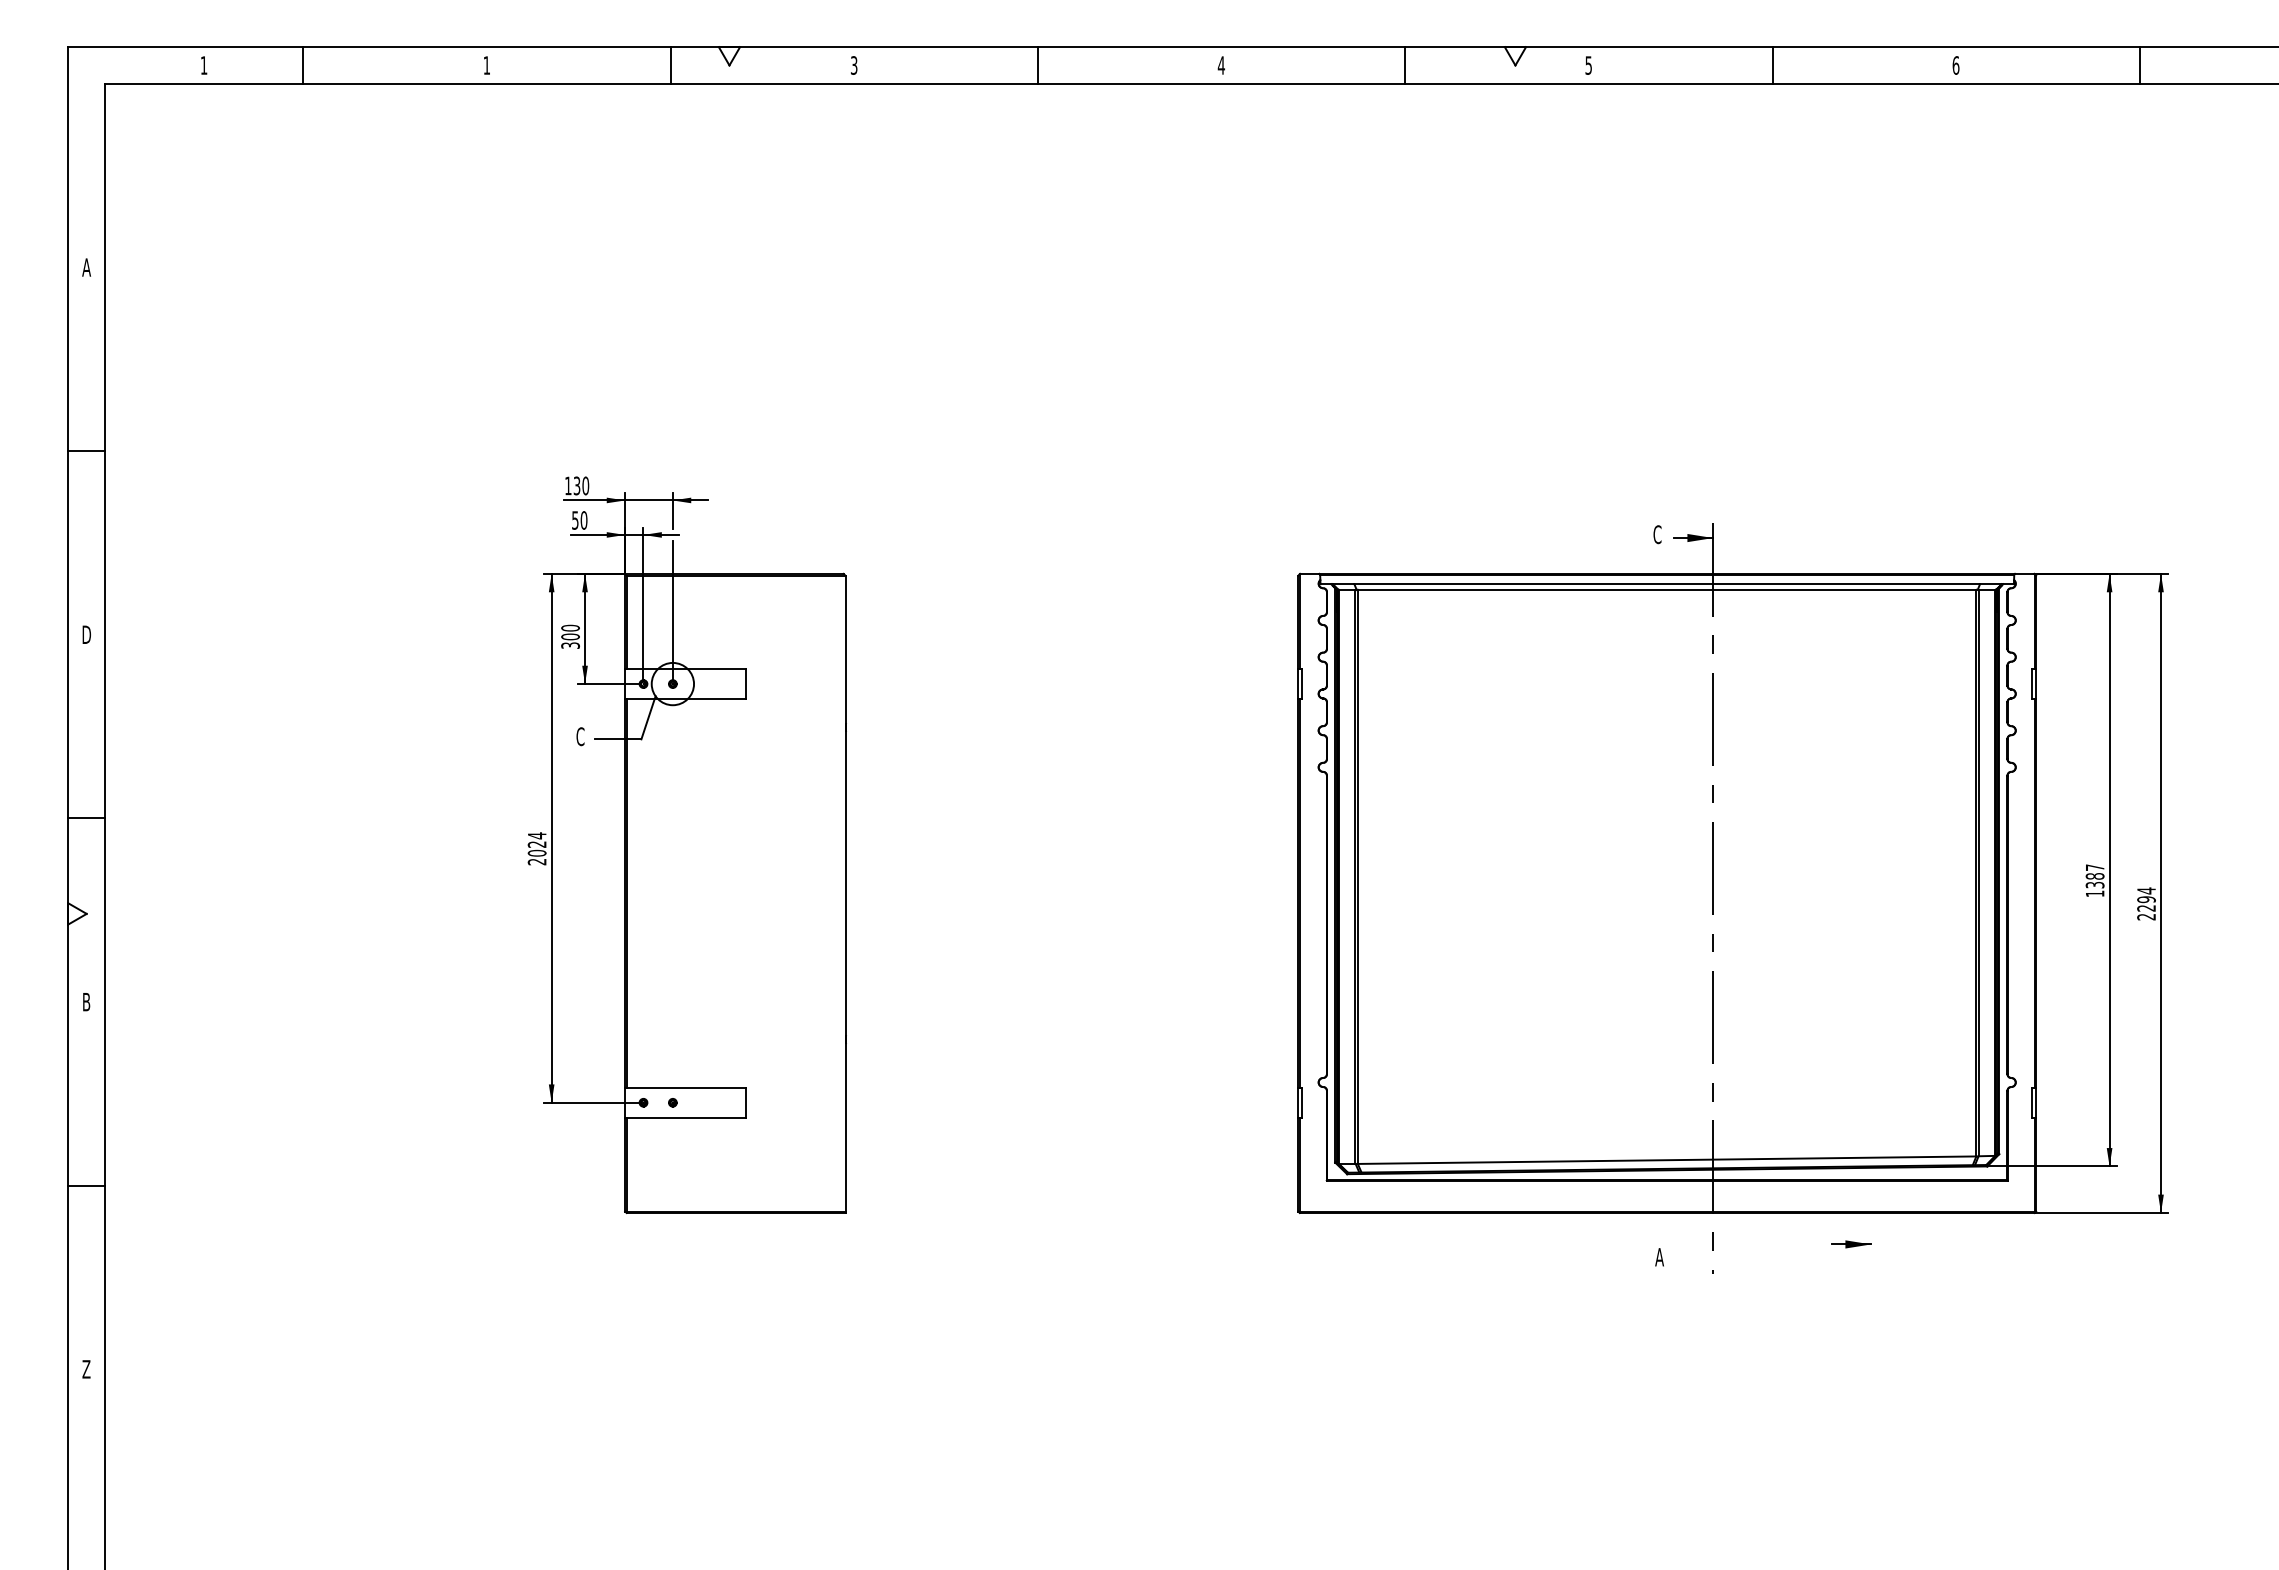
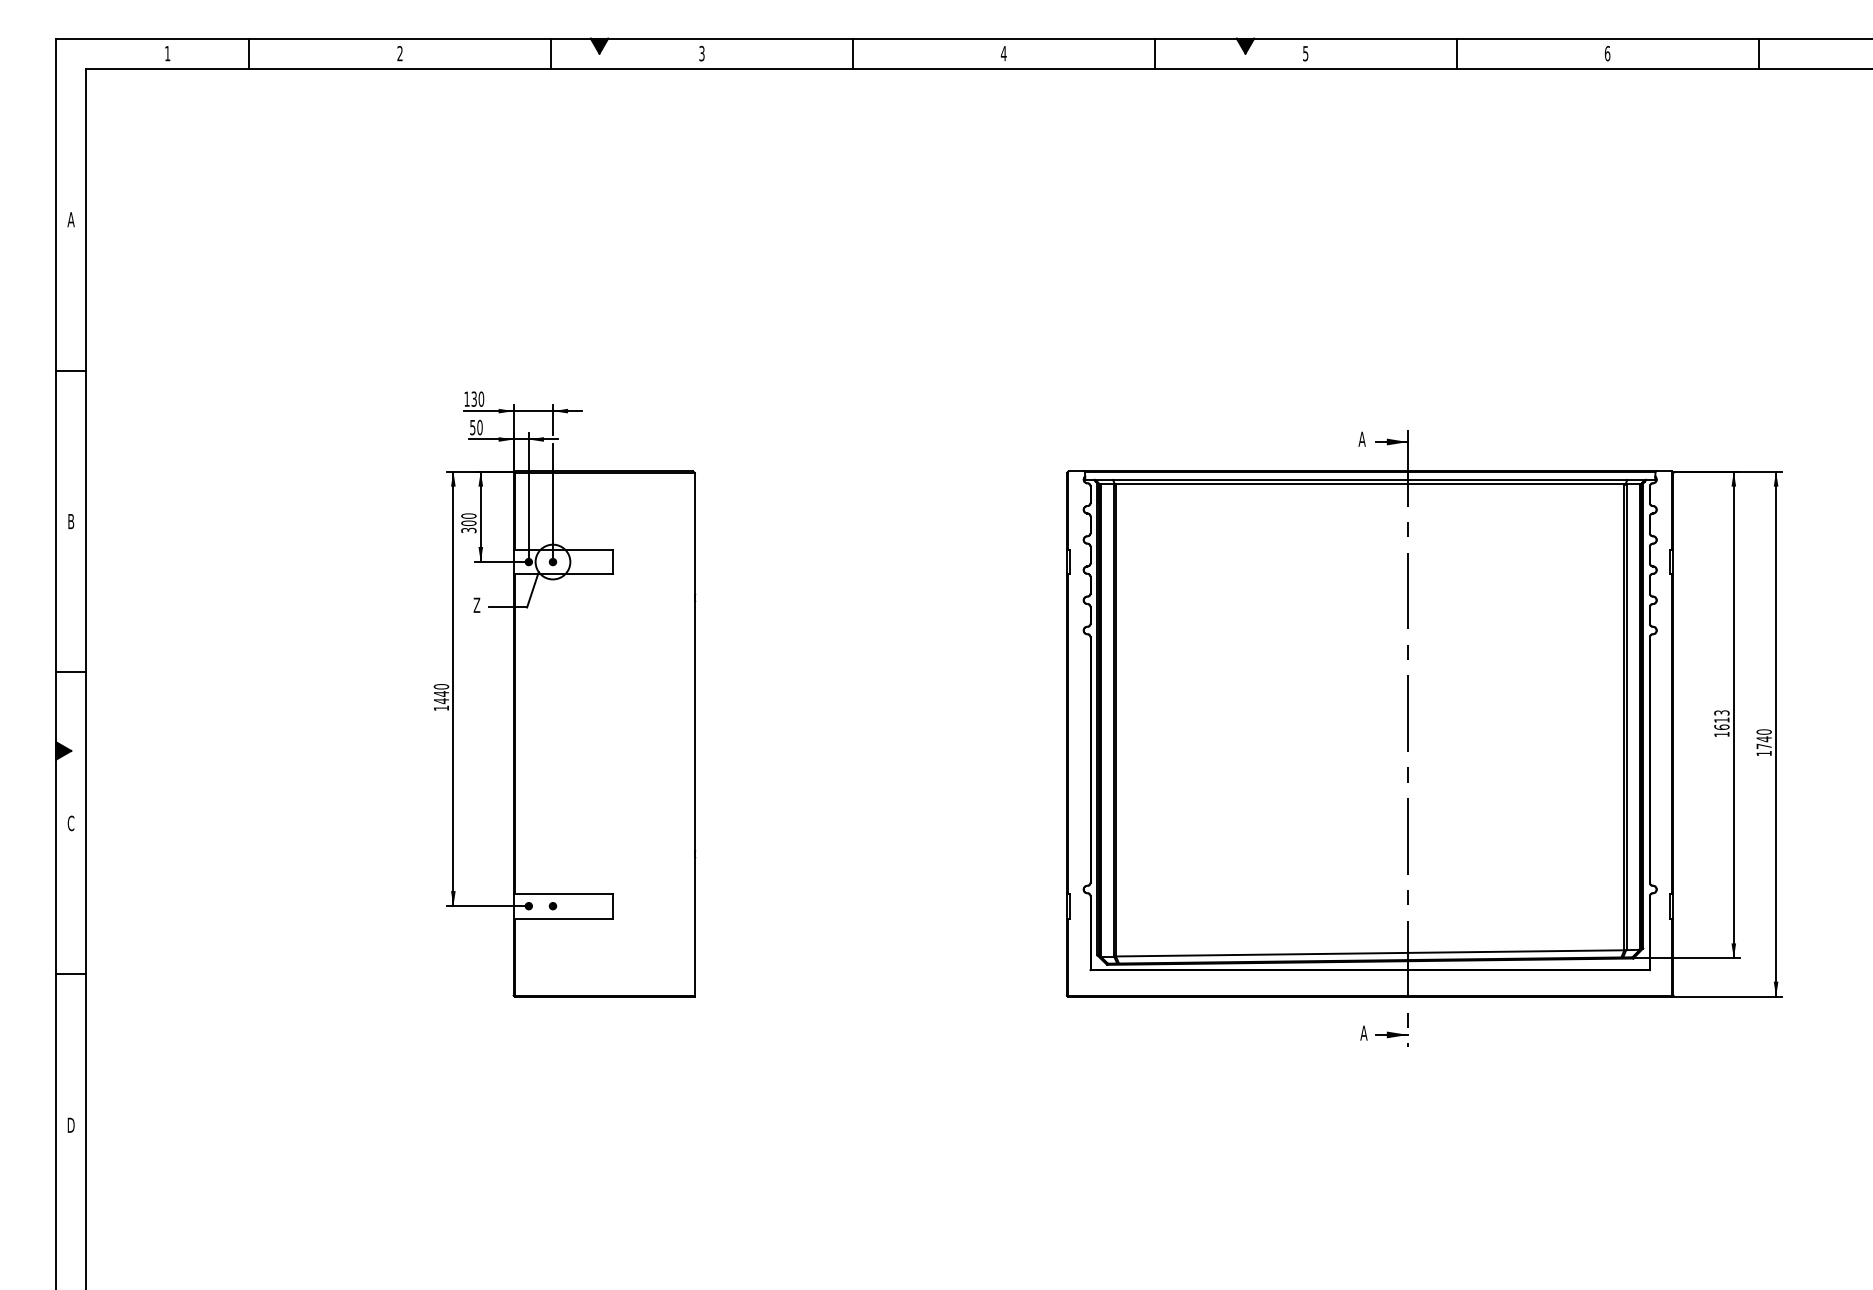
fill: (729, 56) -> (599, 46), added
fill: (1515, 56) -> (1245, 46), added
text: (486, 65) -> (399, 53), 1 -> 2
text: (1657, 534) -> (1362, 439), C -> A
text: (86, 634) -> (71, 521), D -> B
text: (580, 736) -> (477, 605), C -> Z
text: (536, 848) -> (440, 697), 2024 -> 1440
text: (2094, 876) -> (1721, 720), 1387 -> 1613
text: (2146, 903) -> (1764, 742), 2294 -> 1740
fill: (77, 913) -> (63, 750), added
text: (86, 1001) -> (71, 822), B -> C
part: (1851, 1244) -> (1391, 1034), moved
text: (86, 1369) -> (71, 1125), Z -> D

